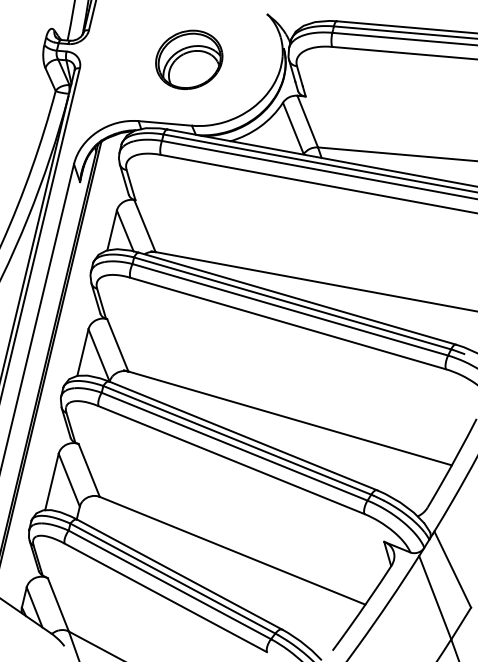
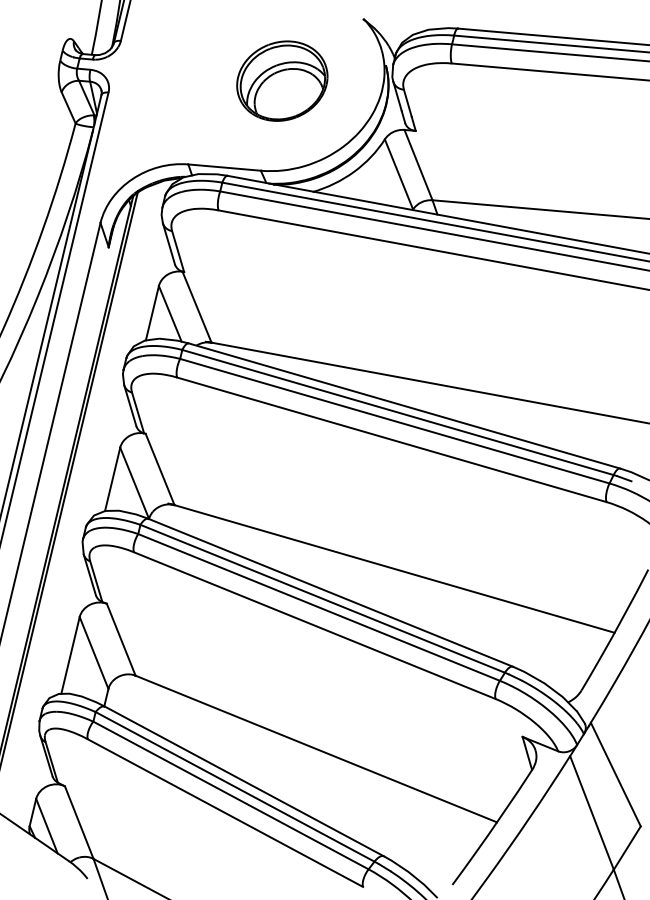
part: (189, 59) -> (282, 80), moved

